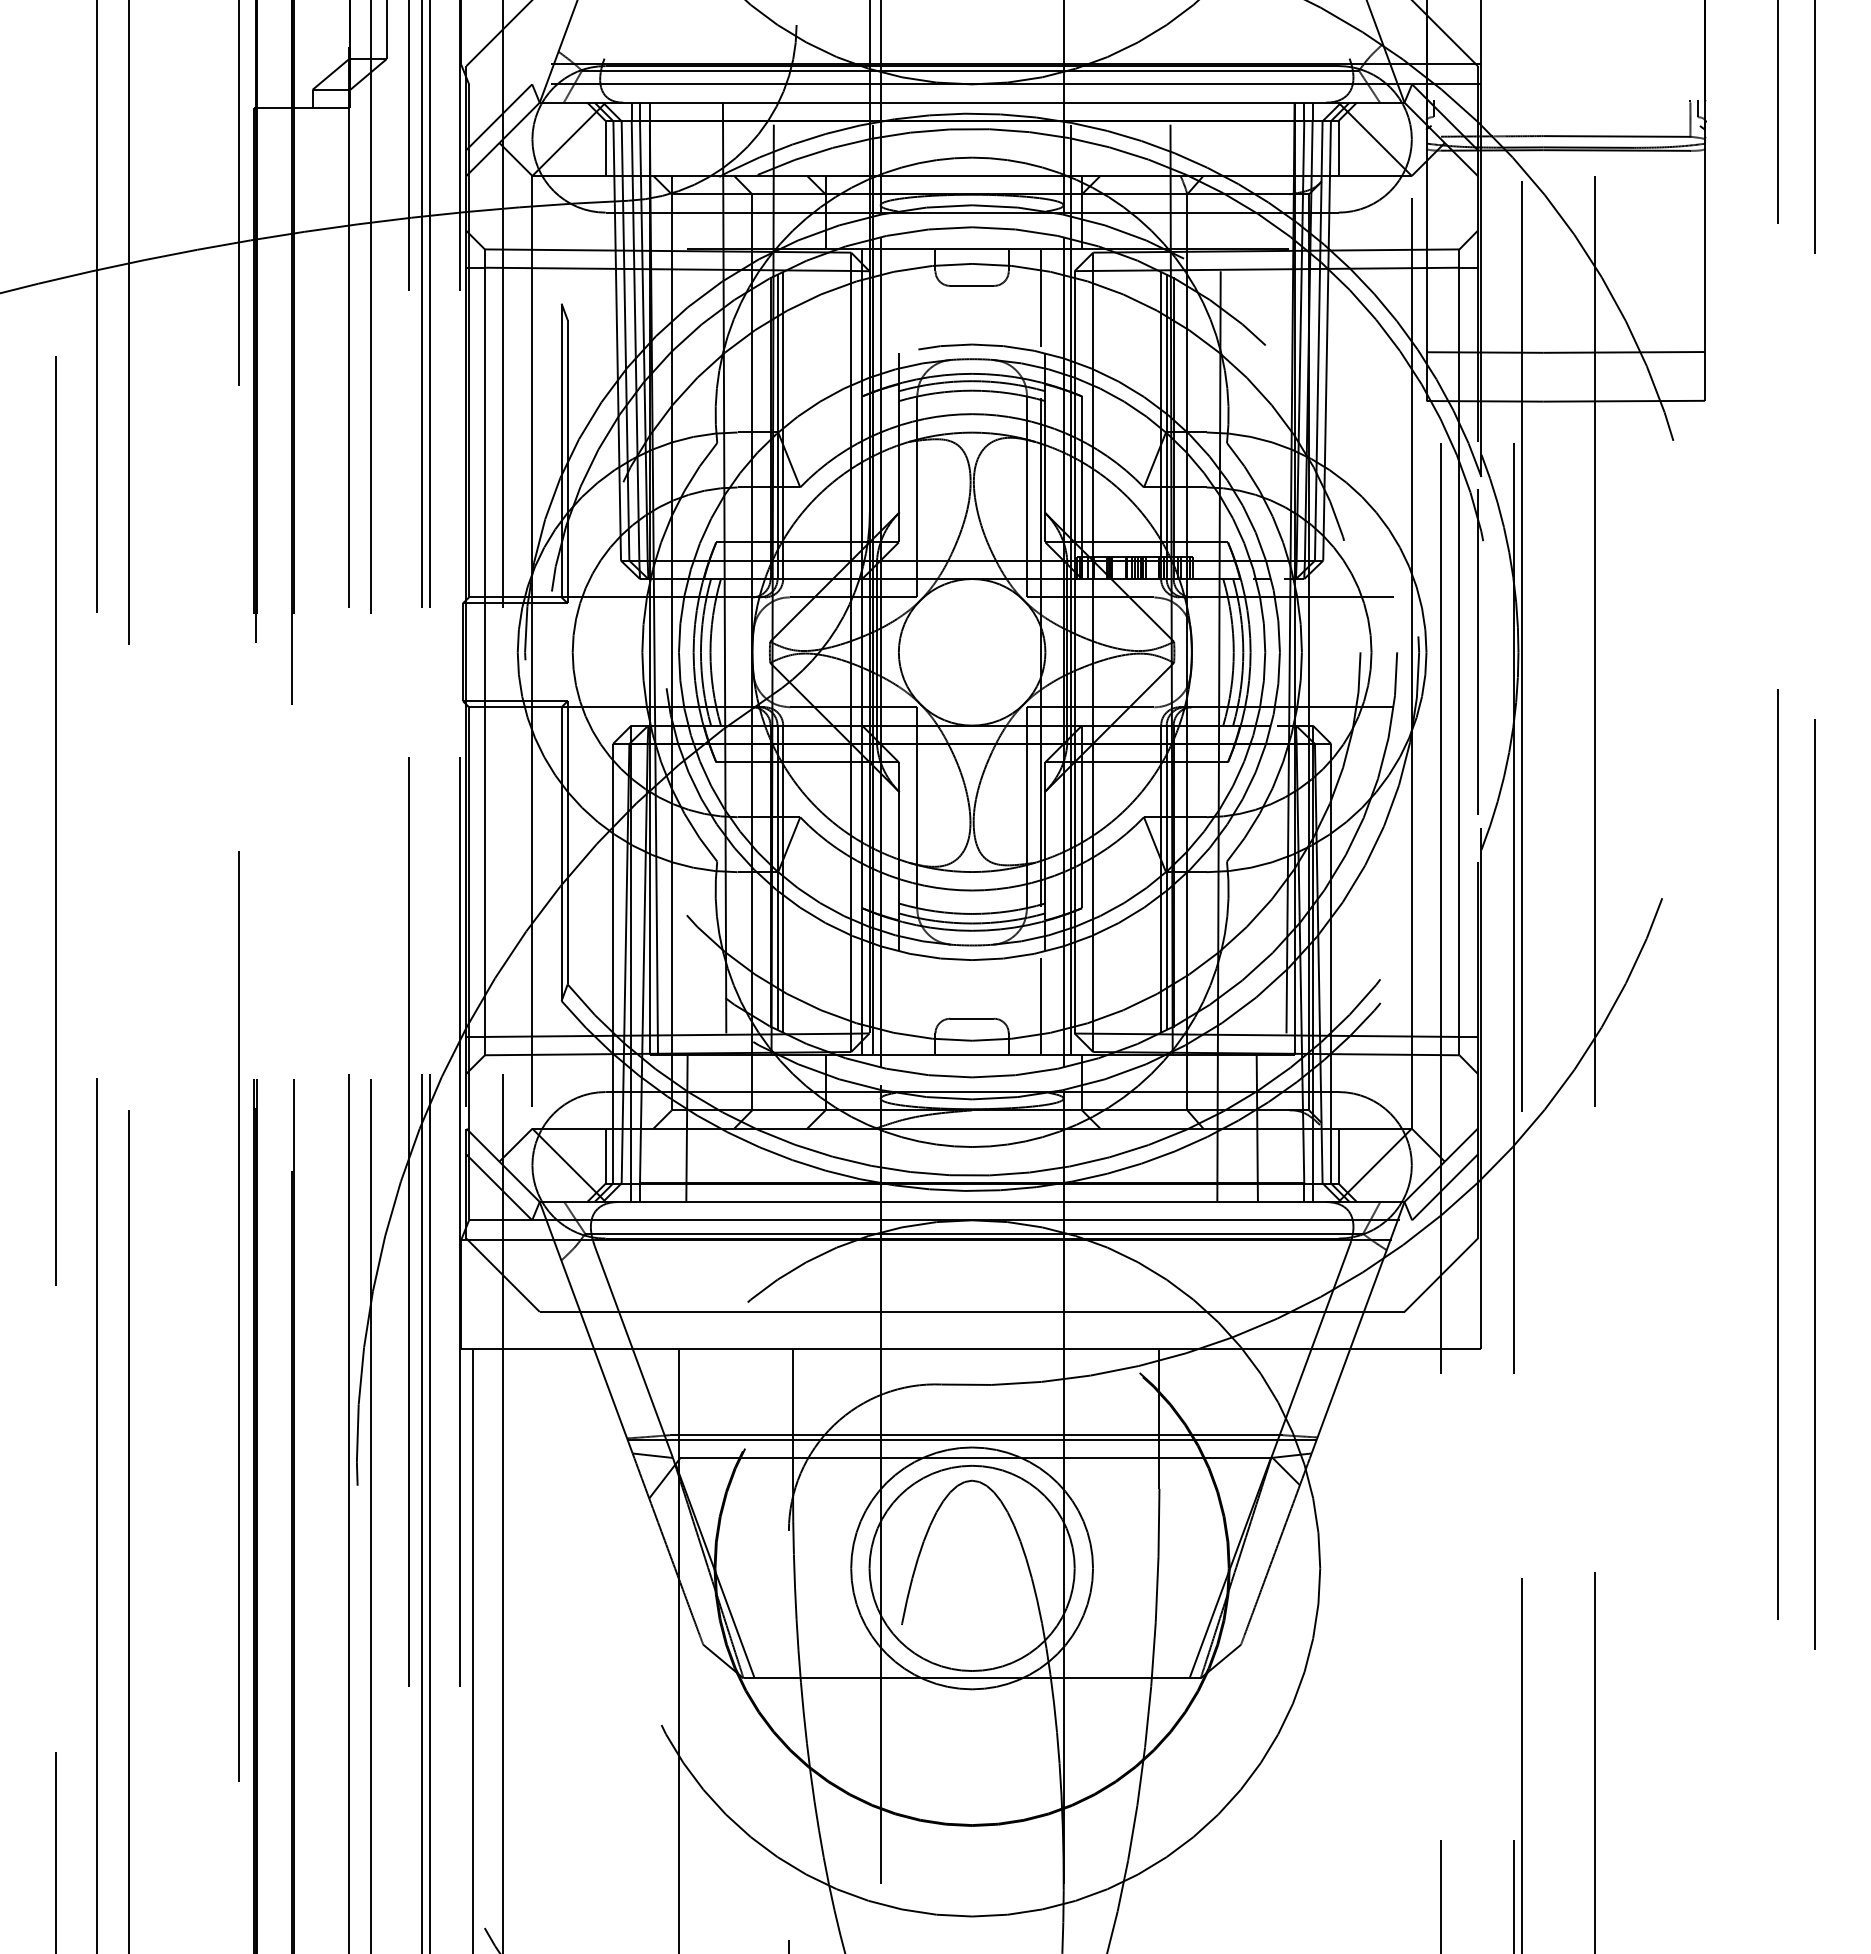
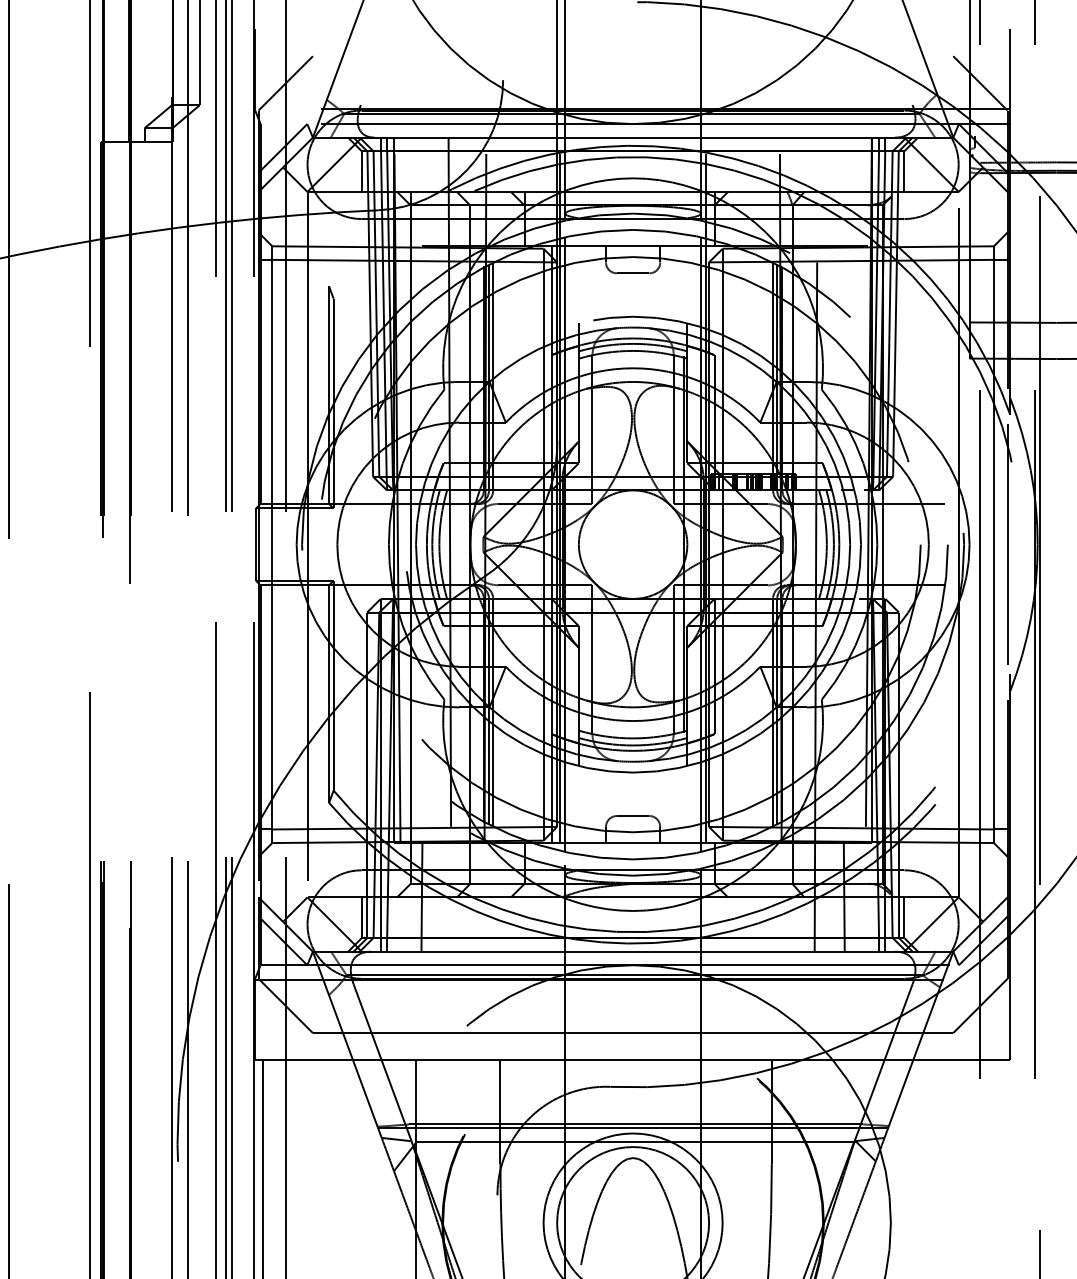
line: (1040, 298) -> (683, 282), removed
line: (1040, 1006) -> (683, 806), removed

